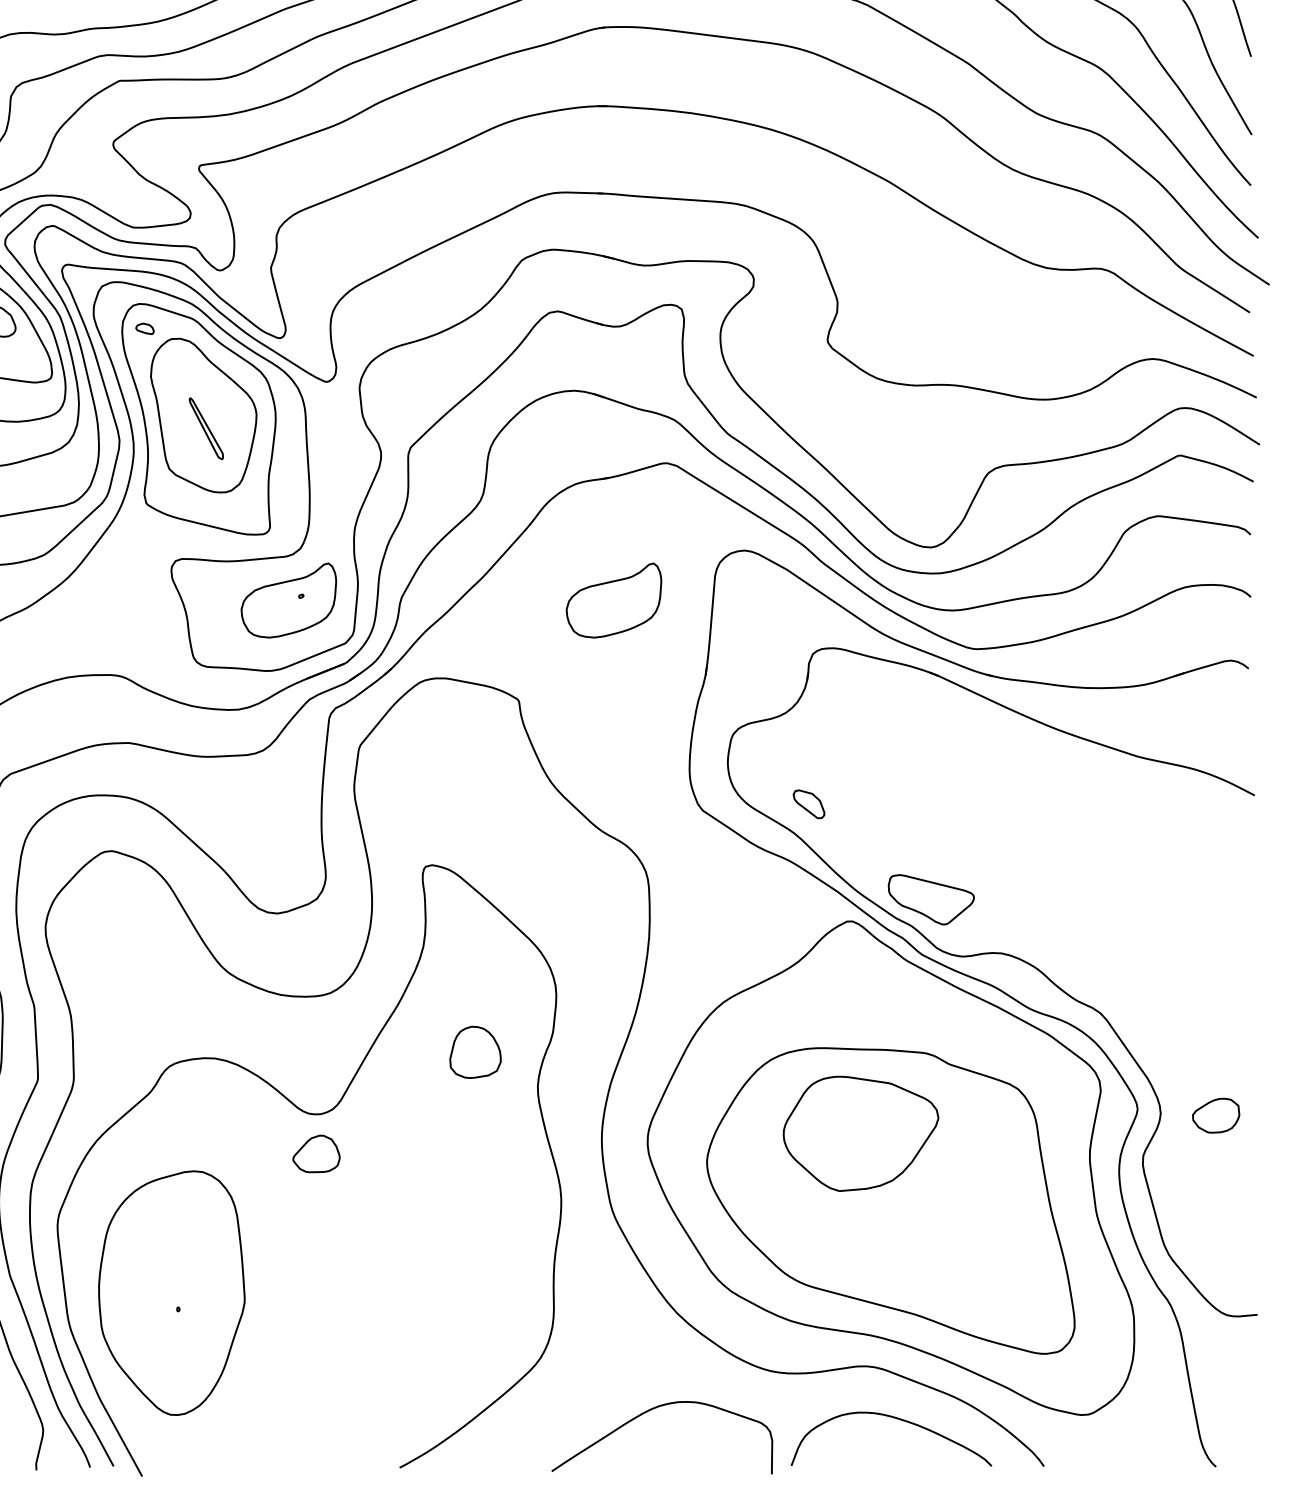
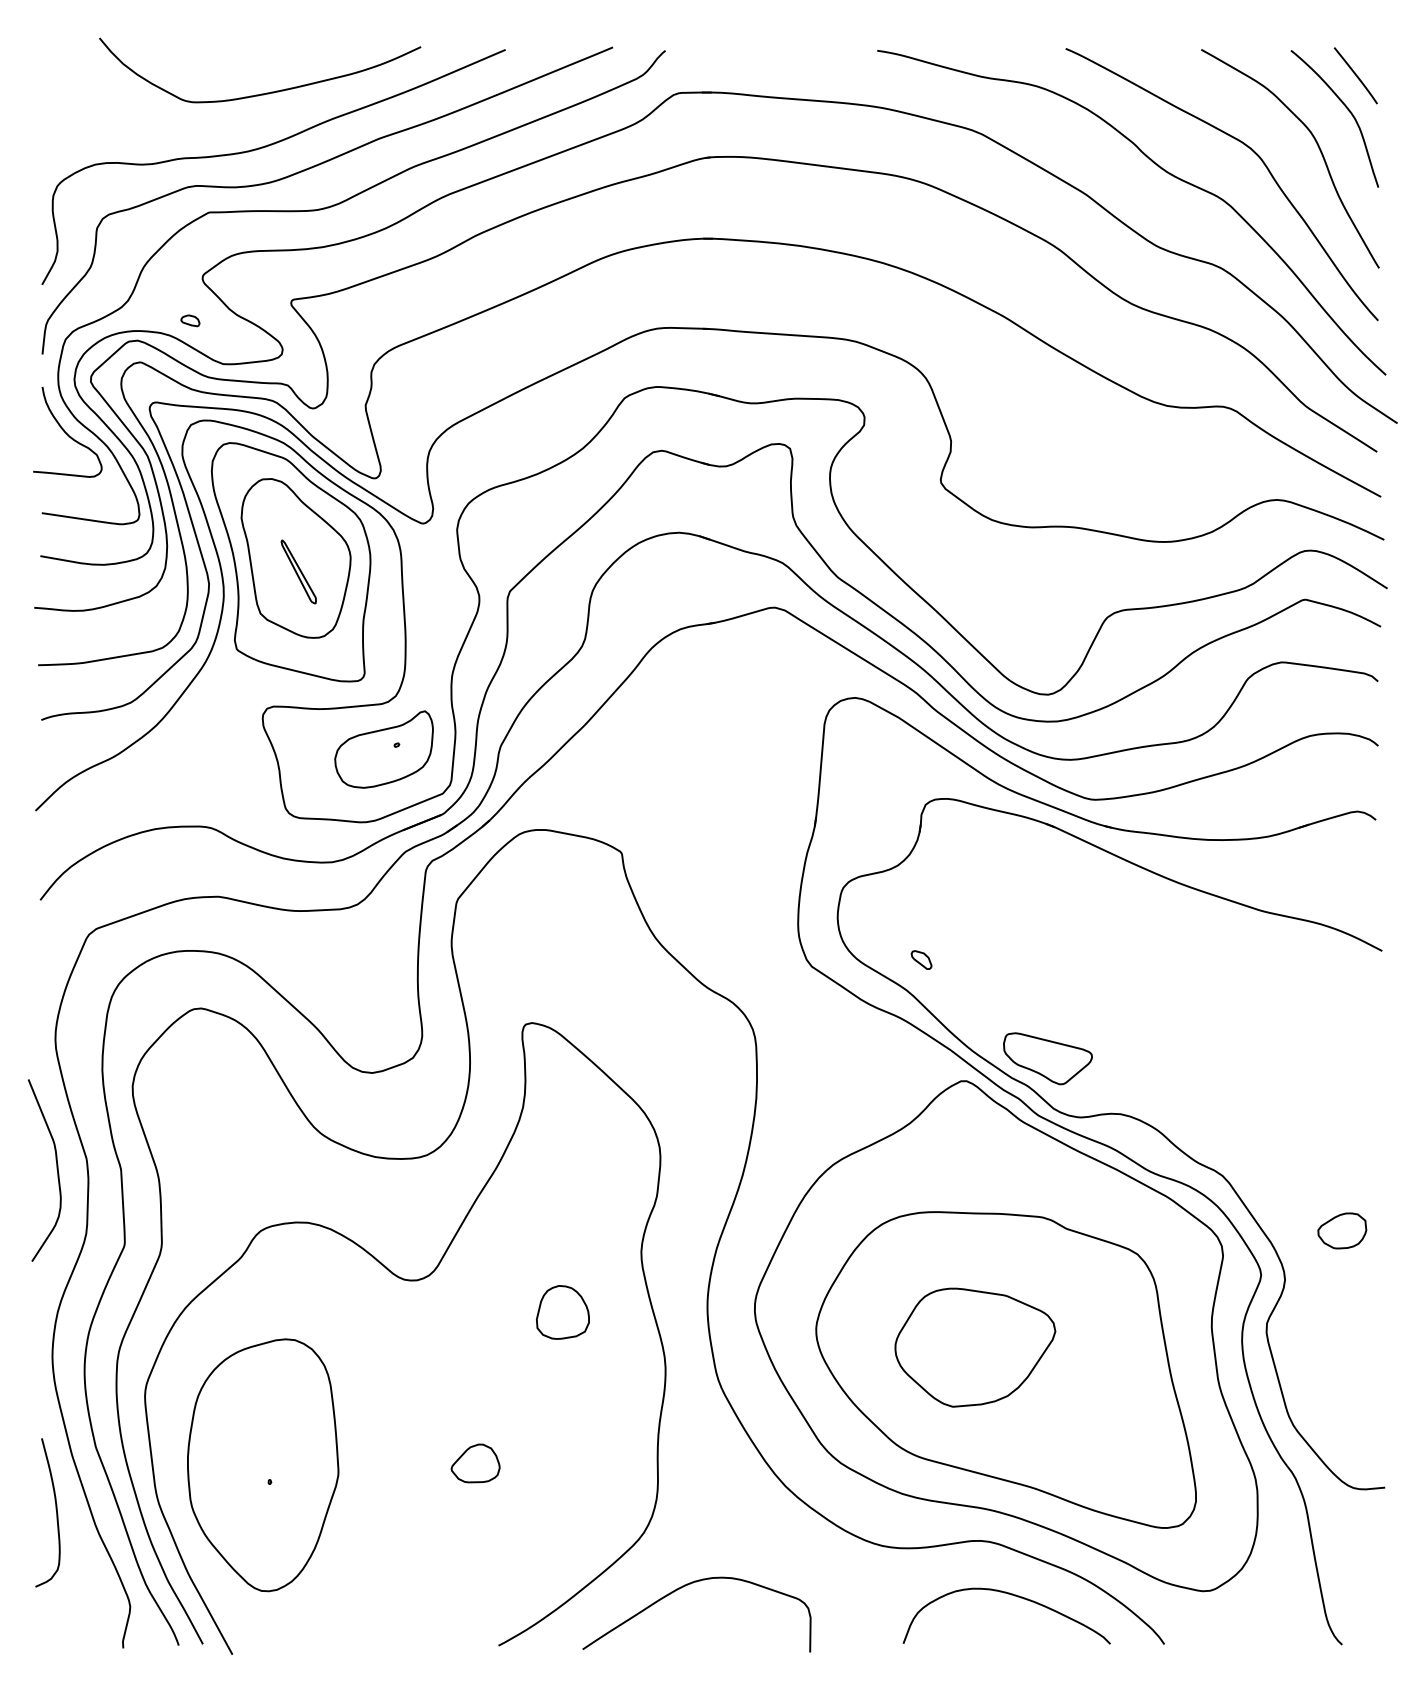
part: (145, 328) -> (190, 320), moved
part: (613, 600) -> (719, 749), removed
part: (808, 803) -> (921, 959), size x0.62
part: (475, 1052) -> (562, 1312), moved
part: (1216, 1115) -> (1342, 1230), moved
part: (861, 1133) -> (975, 1347), moved
part: (316, 1154) -> (475, 1463), moved
curve: (649, 1411) -> (683, 1587), moved

